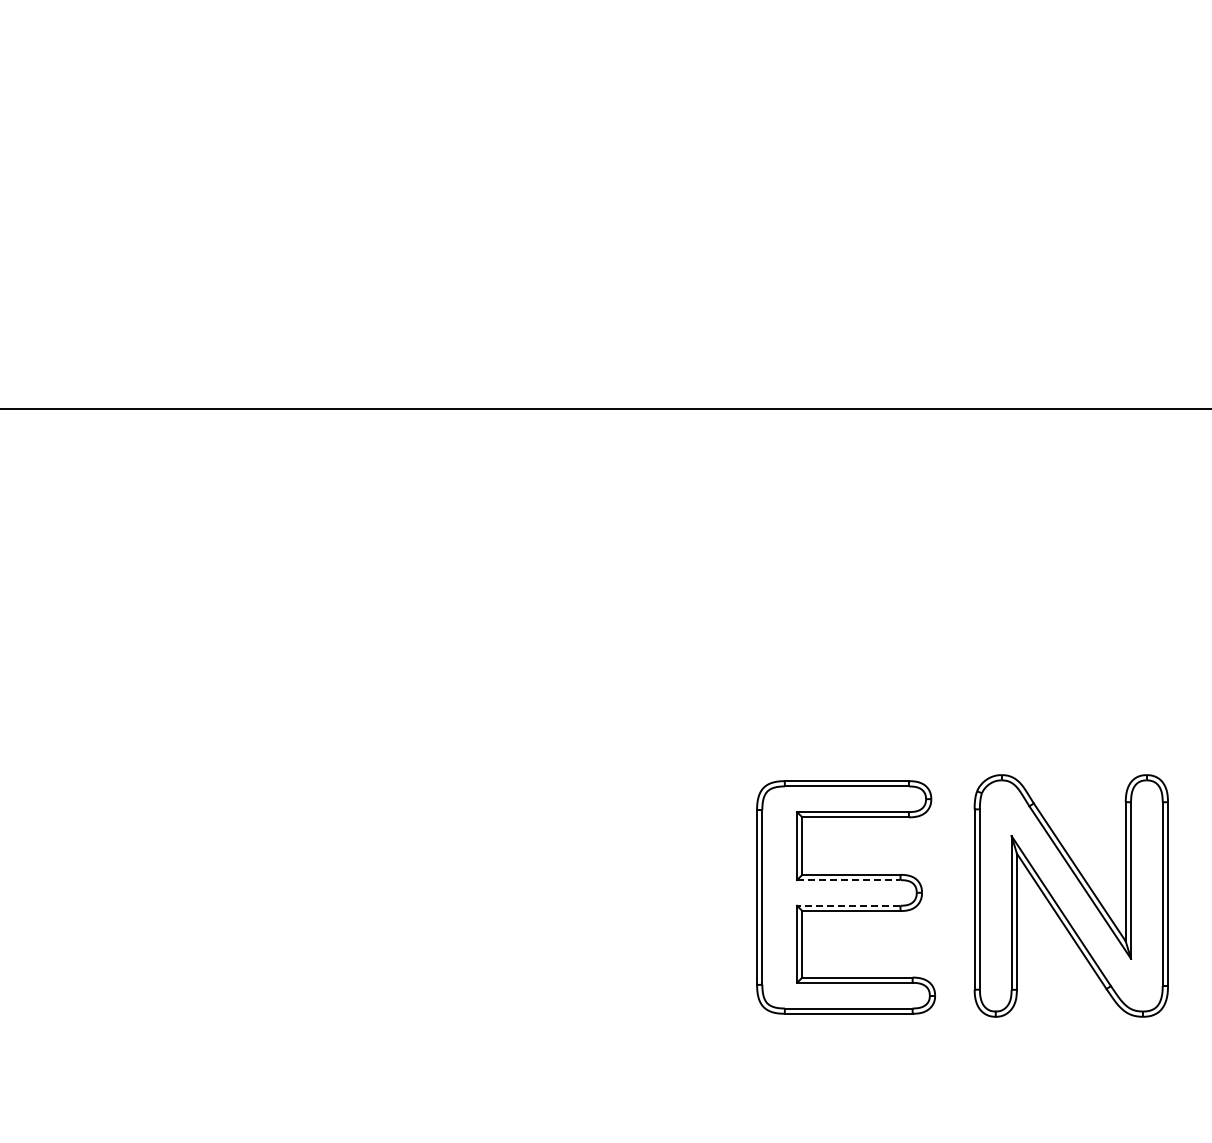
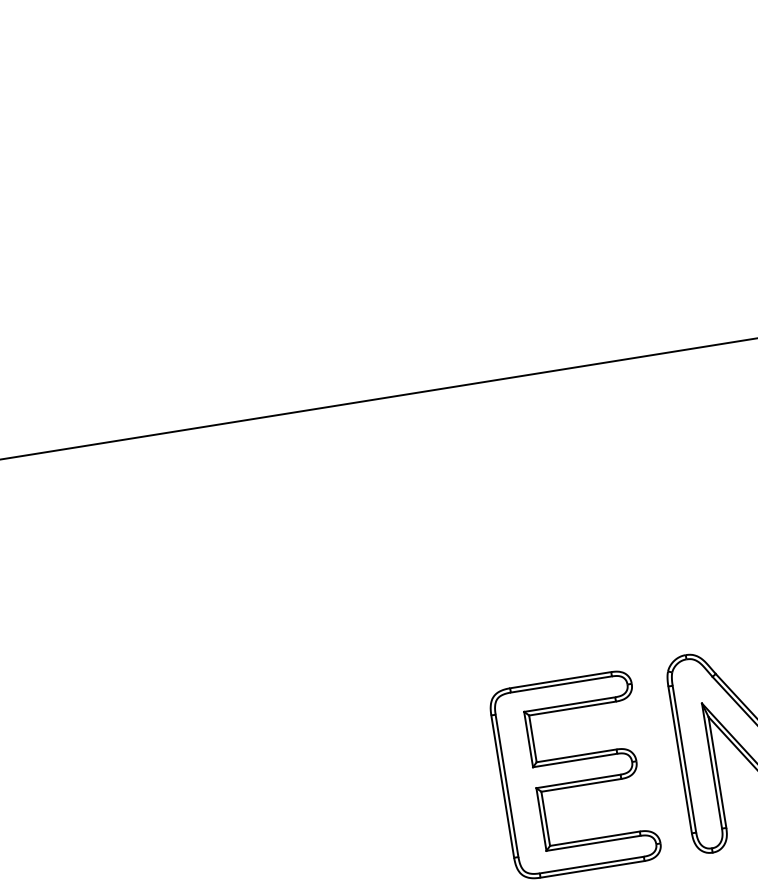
line: (848, 880) -> (574, 760), dashed -> solid
line: (848, 905) -> (578, 781), dashed -> solid

